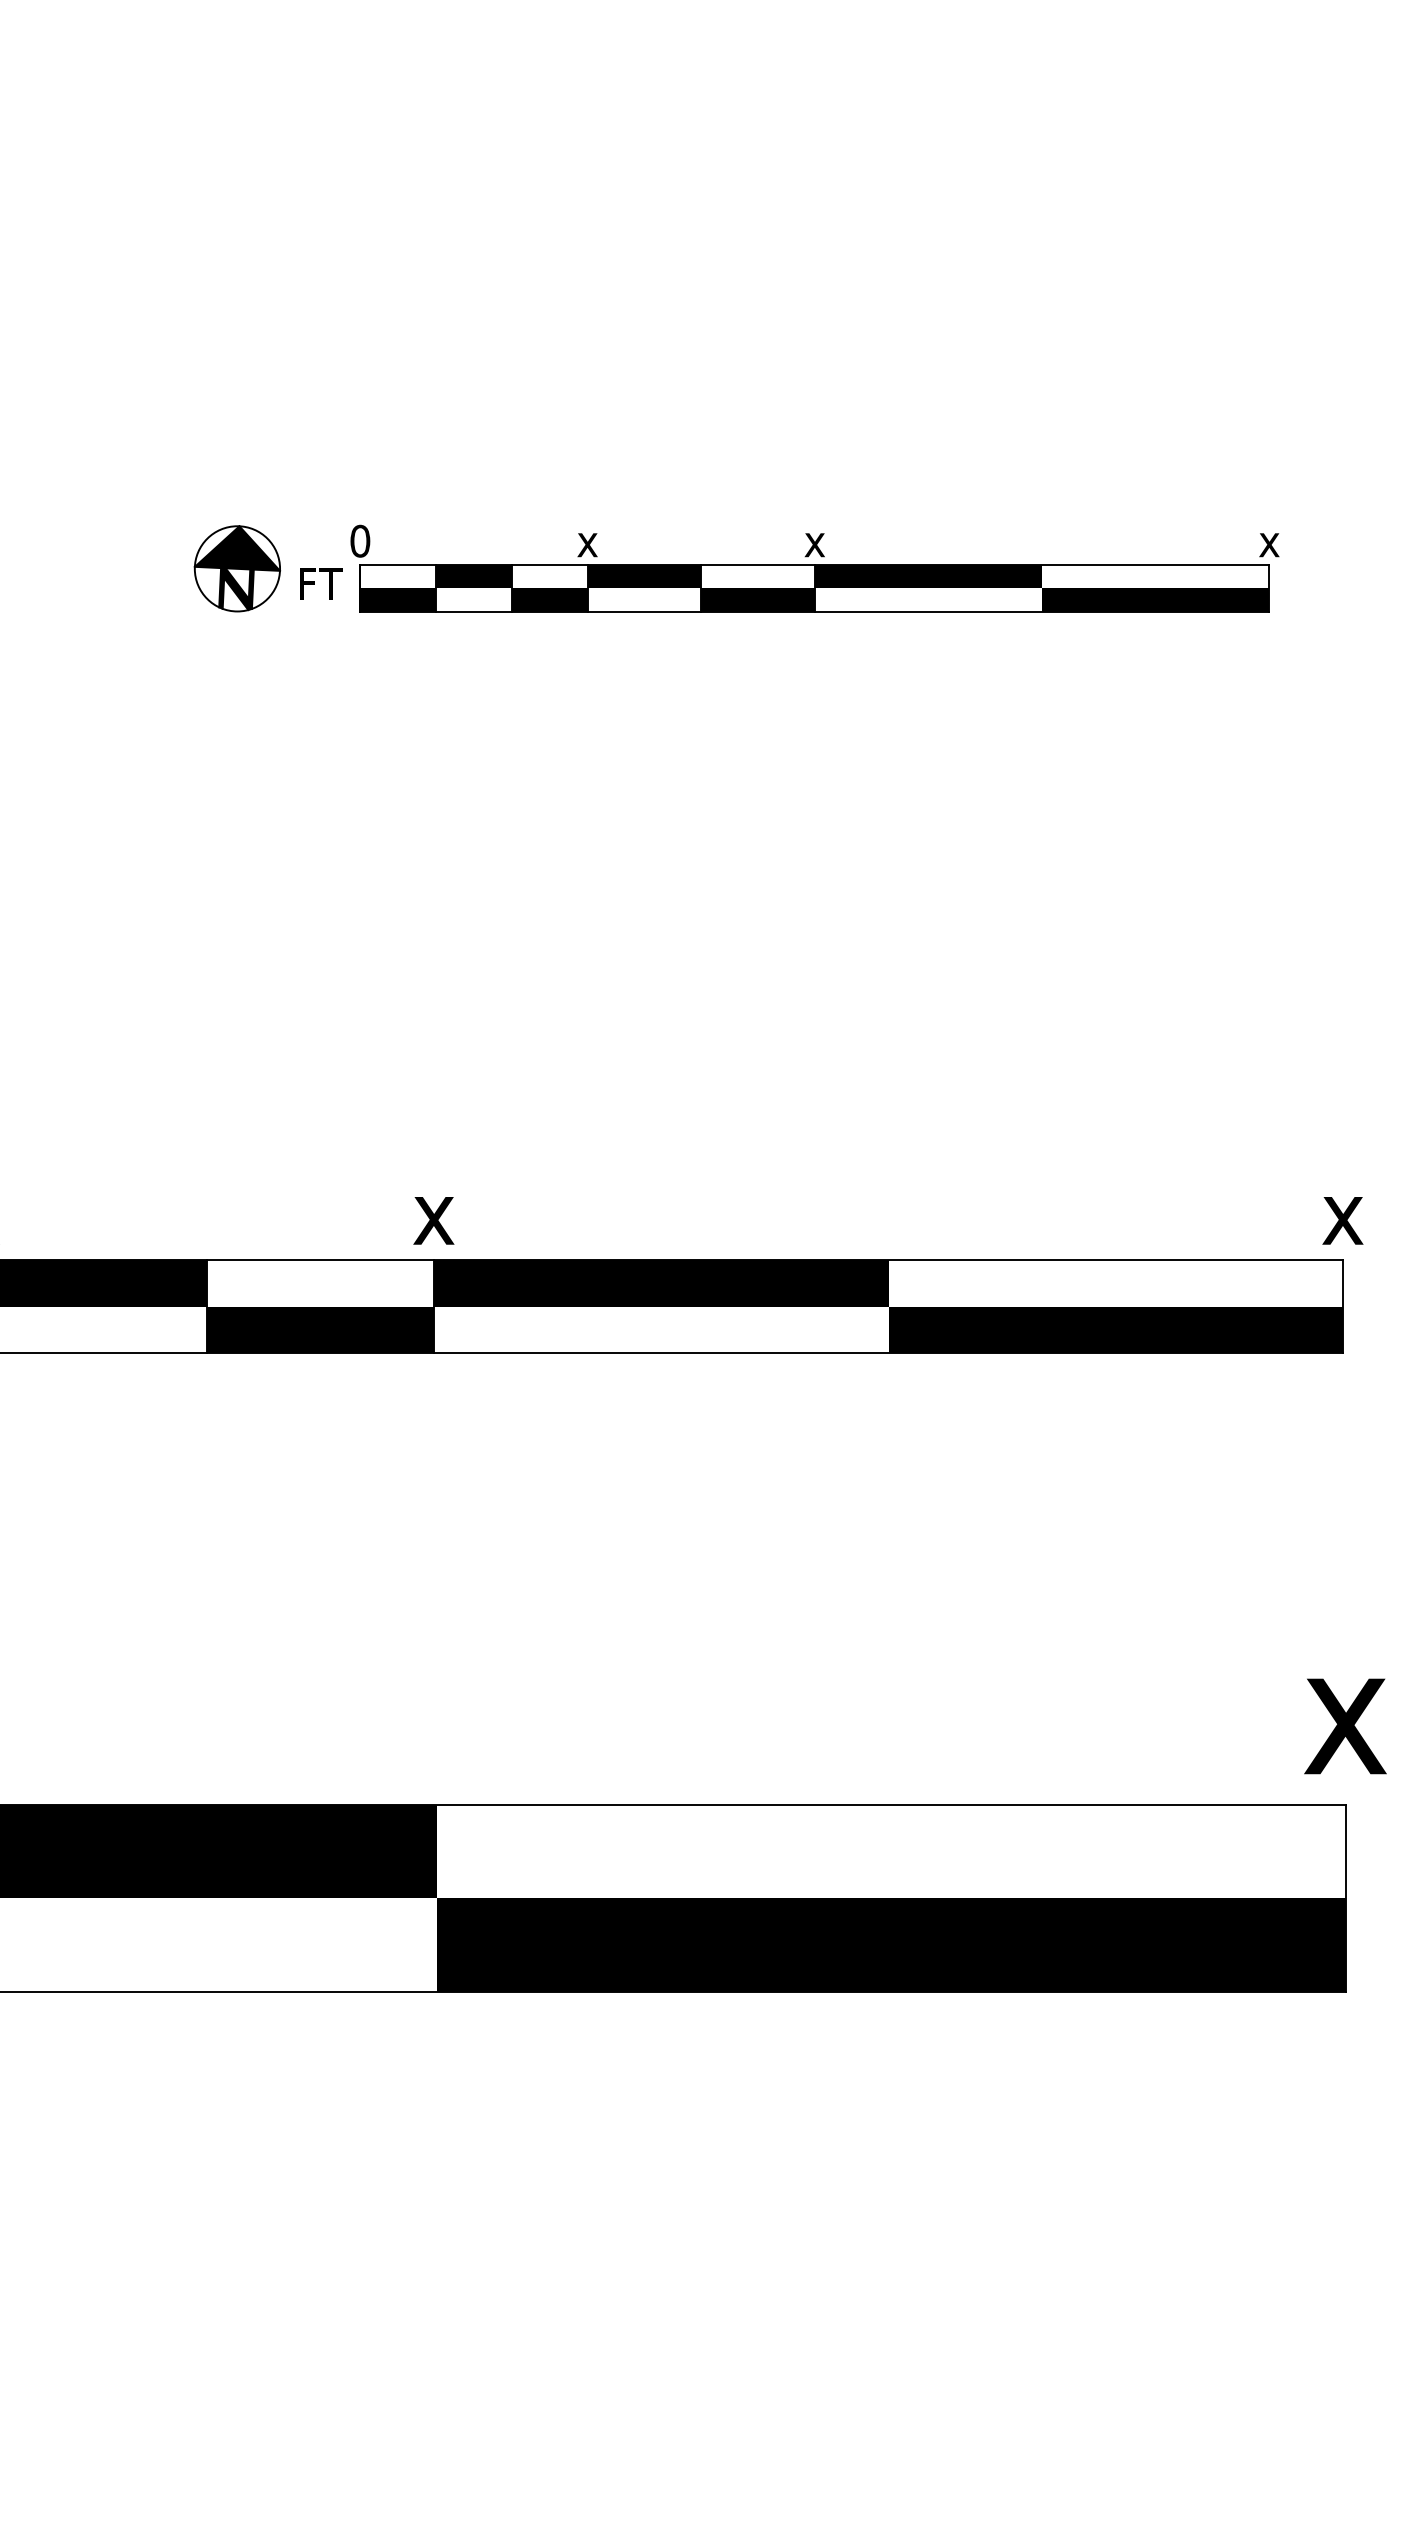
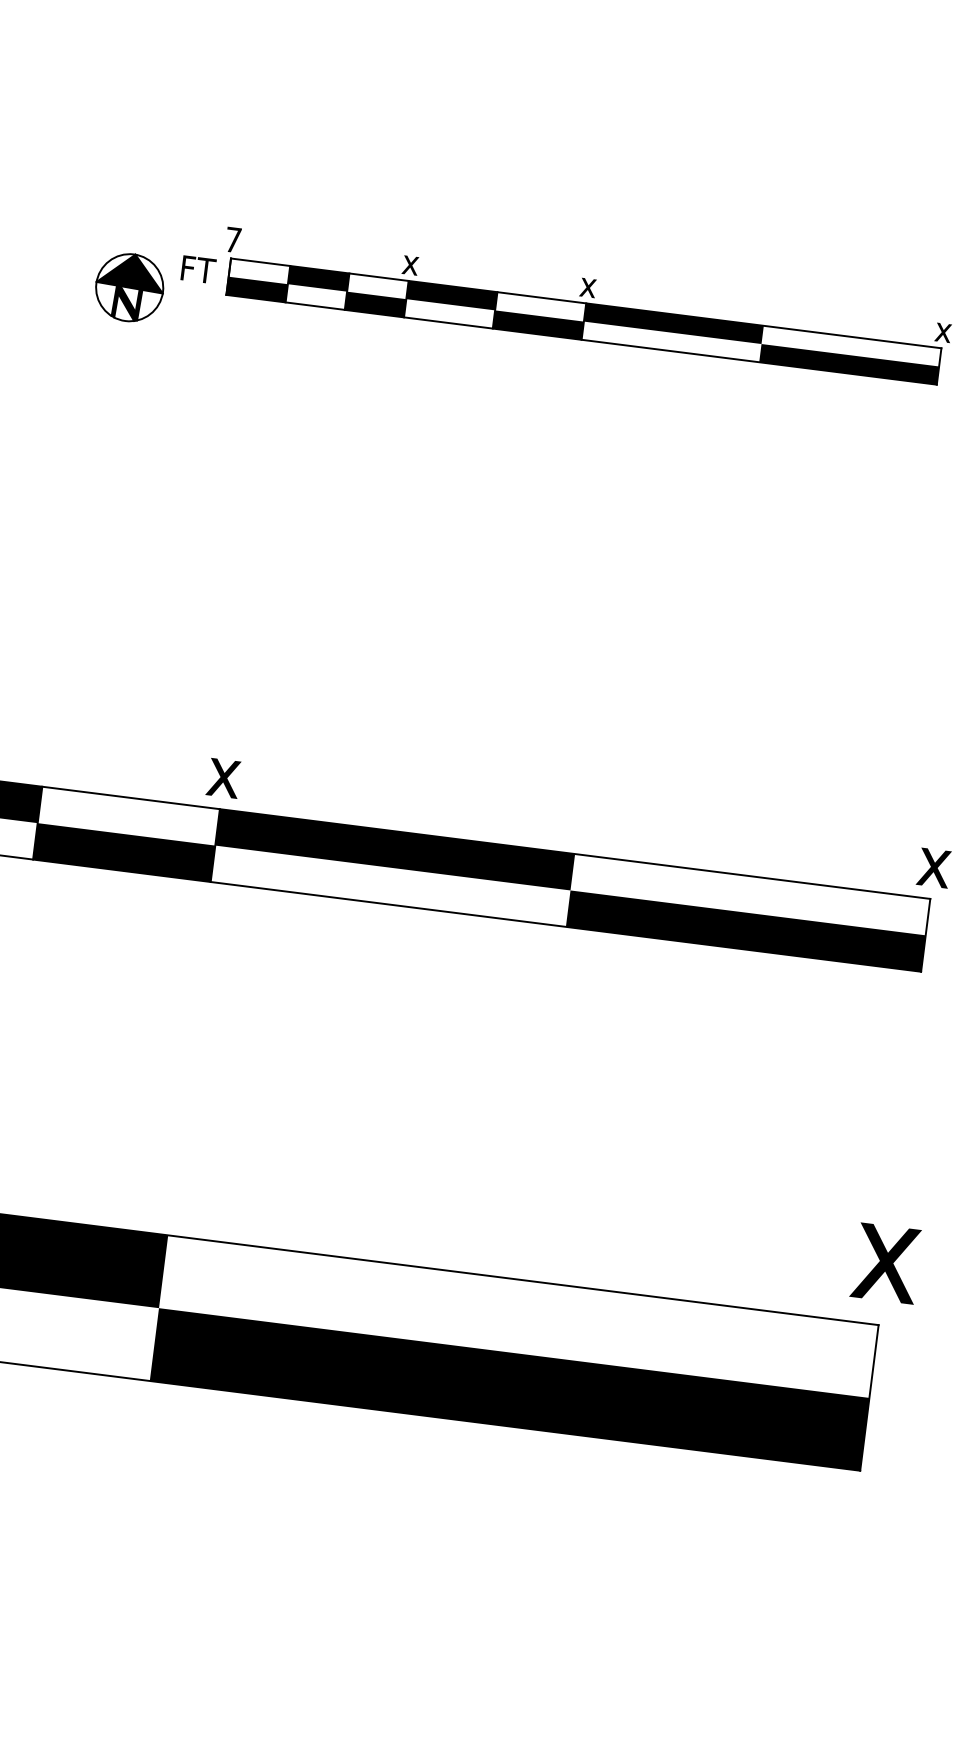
text: (360, 540) -> (233, 239), 0 -> 7
part: (236, 568) -> (128, 287), moved

